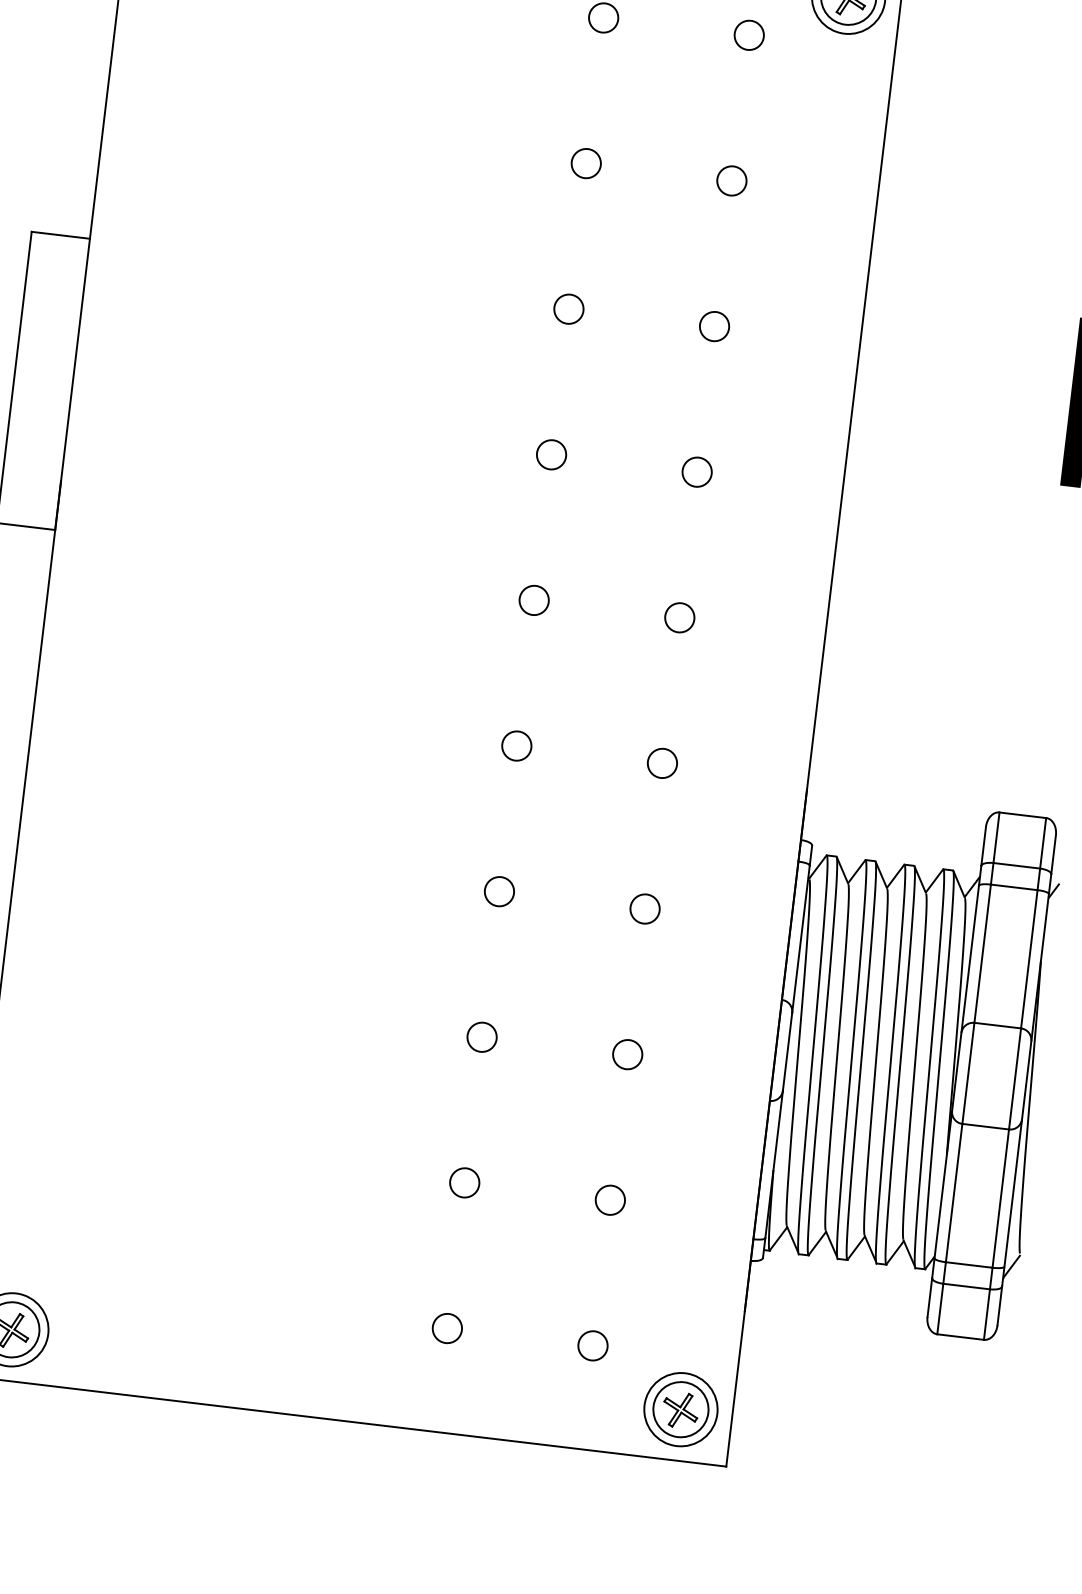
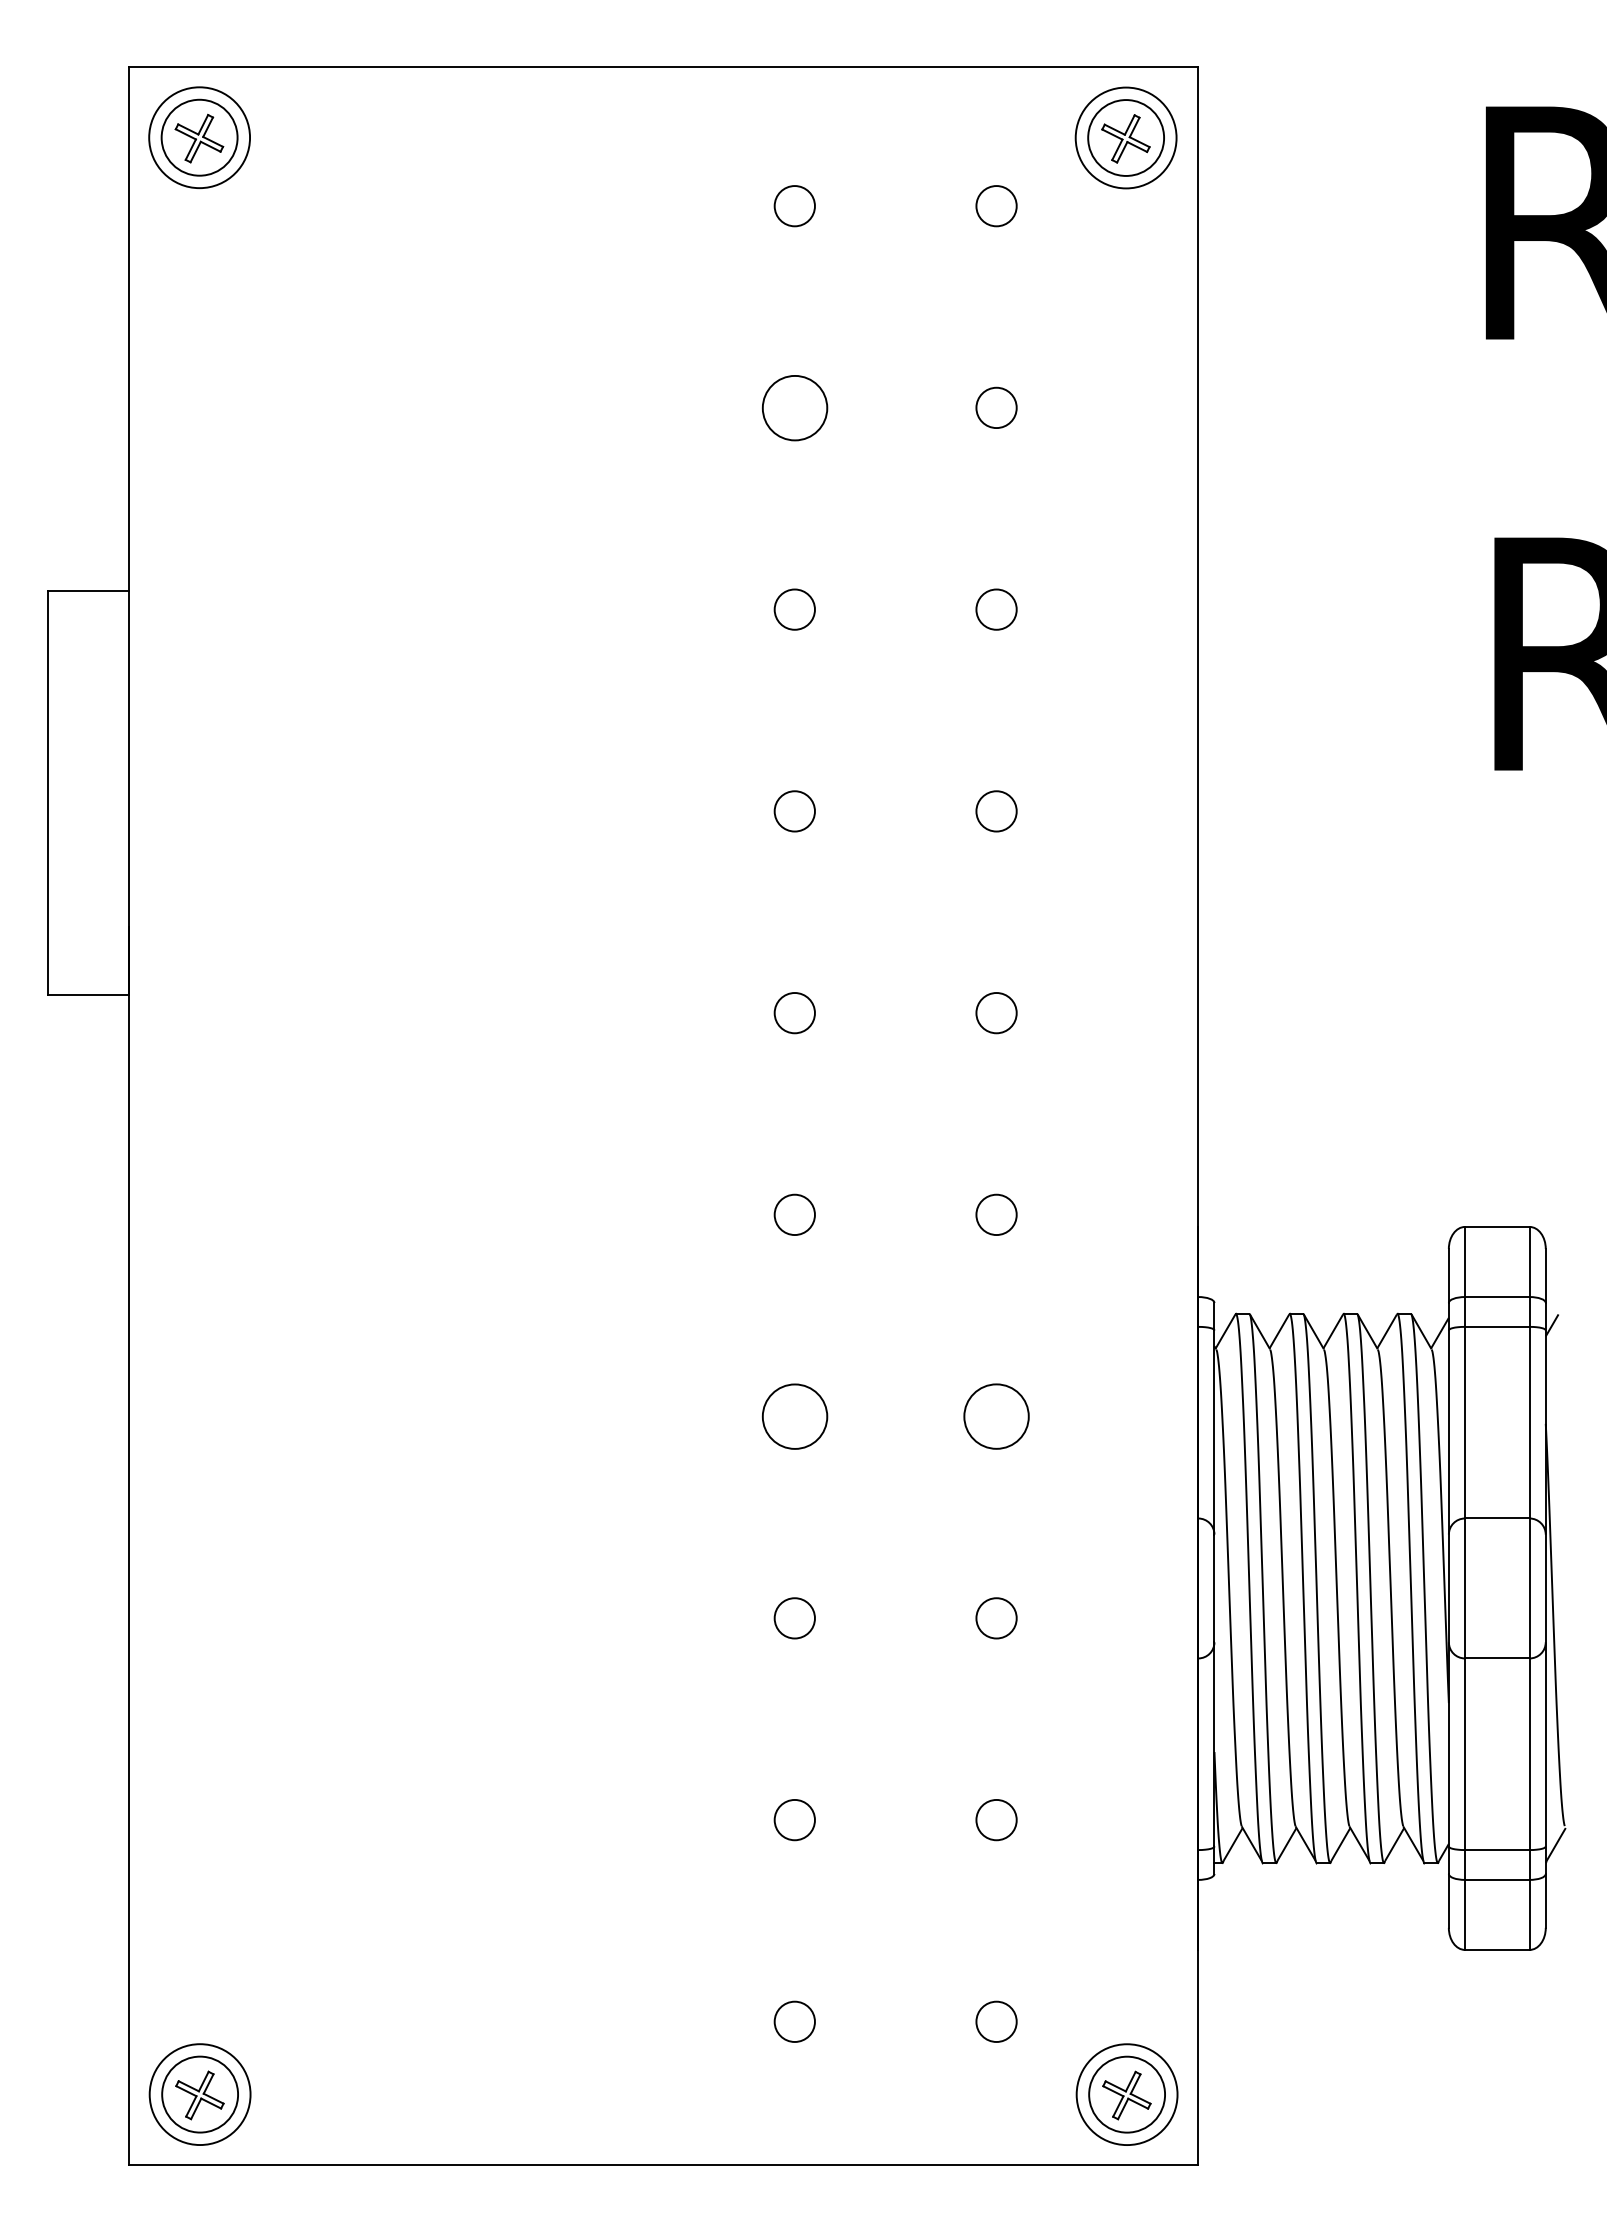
circle: (586, 163) -> (794, 407), size x1.6
circle: (499, 891) -> (794, 1416), size x1.6
circle: (645, 908) -> (996, 1416), size x1.6

